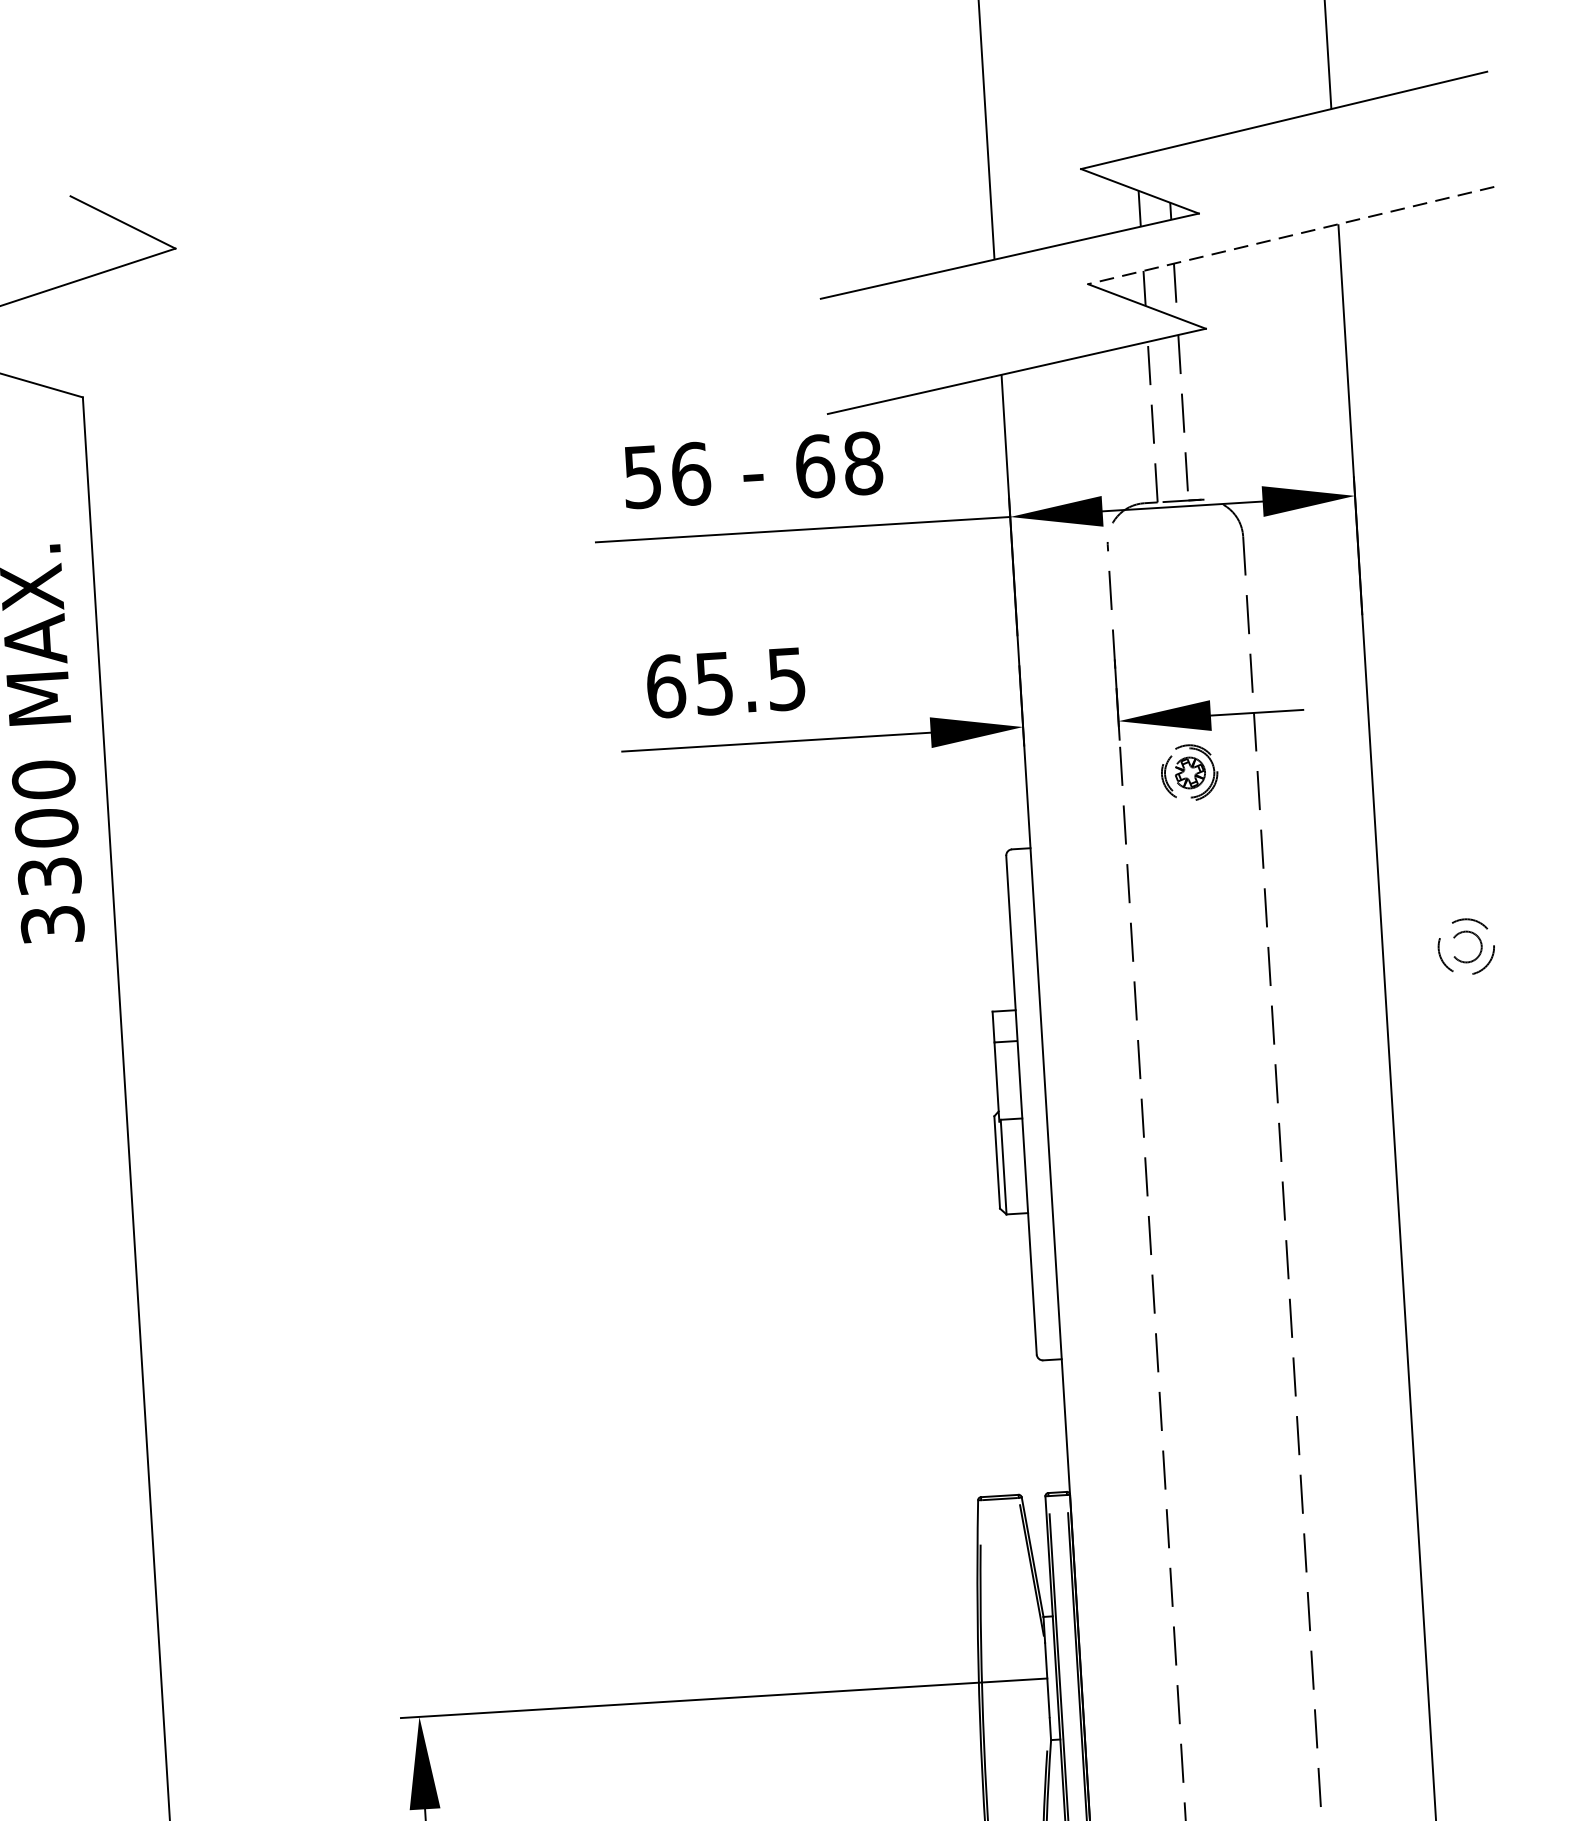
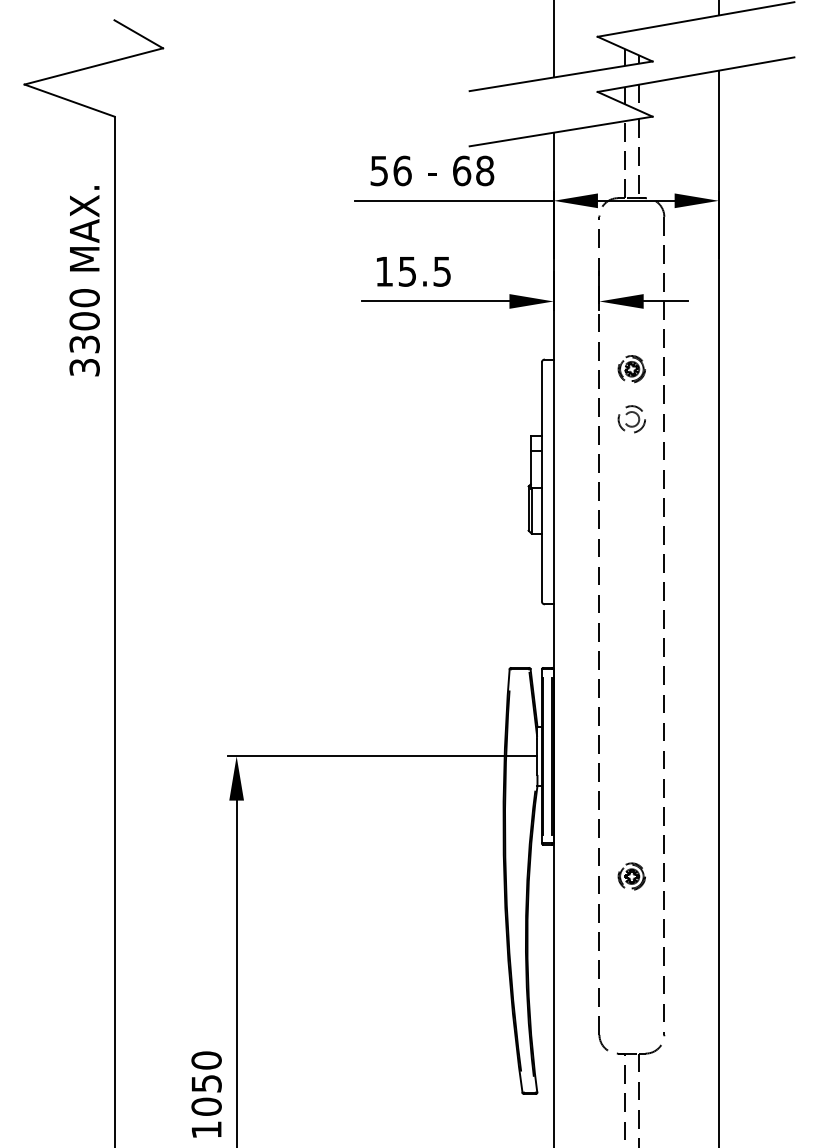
line: (1292, 235) -> (696, 74), dashed -> solid
text: (666, 686) -> (384, 271), 65.5 -> 15.5
part: (1188, 773) -> (631, 369), moved
part: (1465, 947) -> (631, 419), moved

